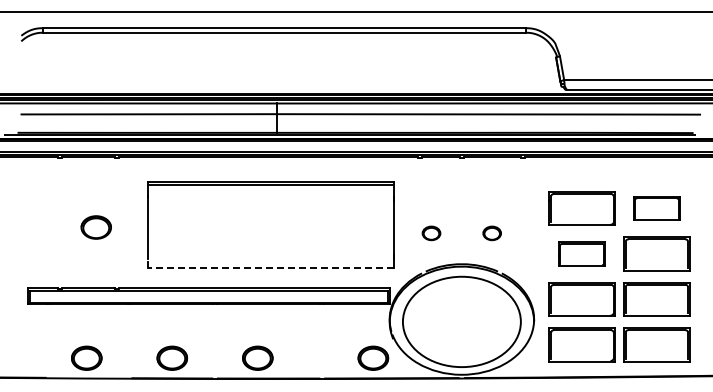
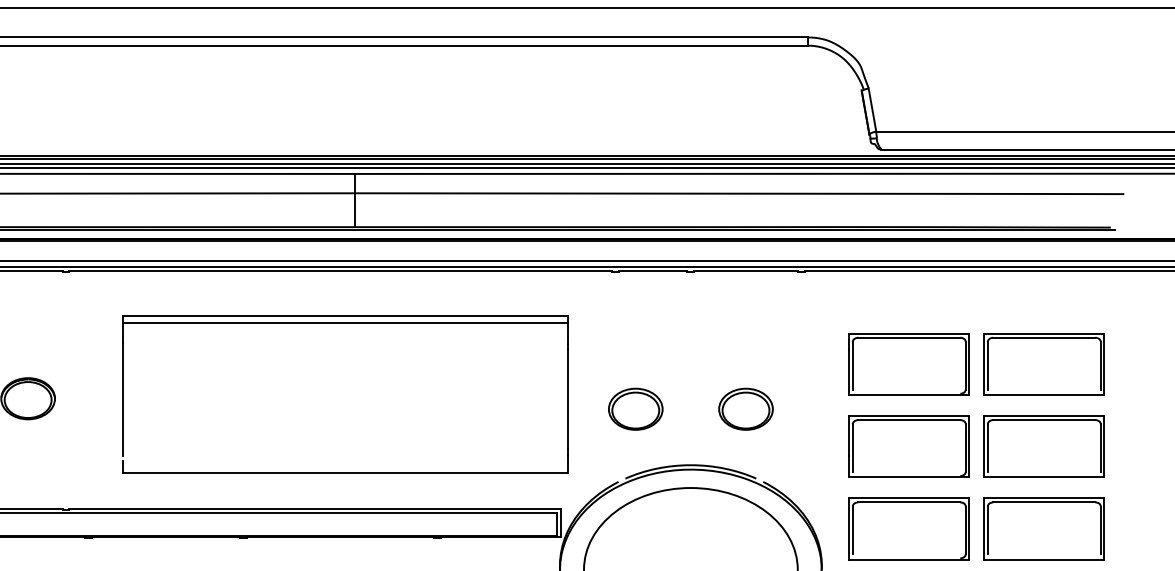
part: (656, 208) -> (1043, 364), size x1.43
part: (431, 233) -> (635, 409), size x1.67
part: (491, 233) -> (744, 409), size x1.67
part: (581, 253) -> (907, 445), size x1.43
line: (271, 268) -> (345, 473), dashed -> solid

